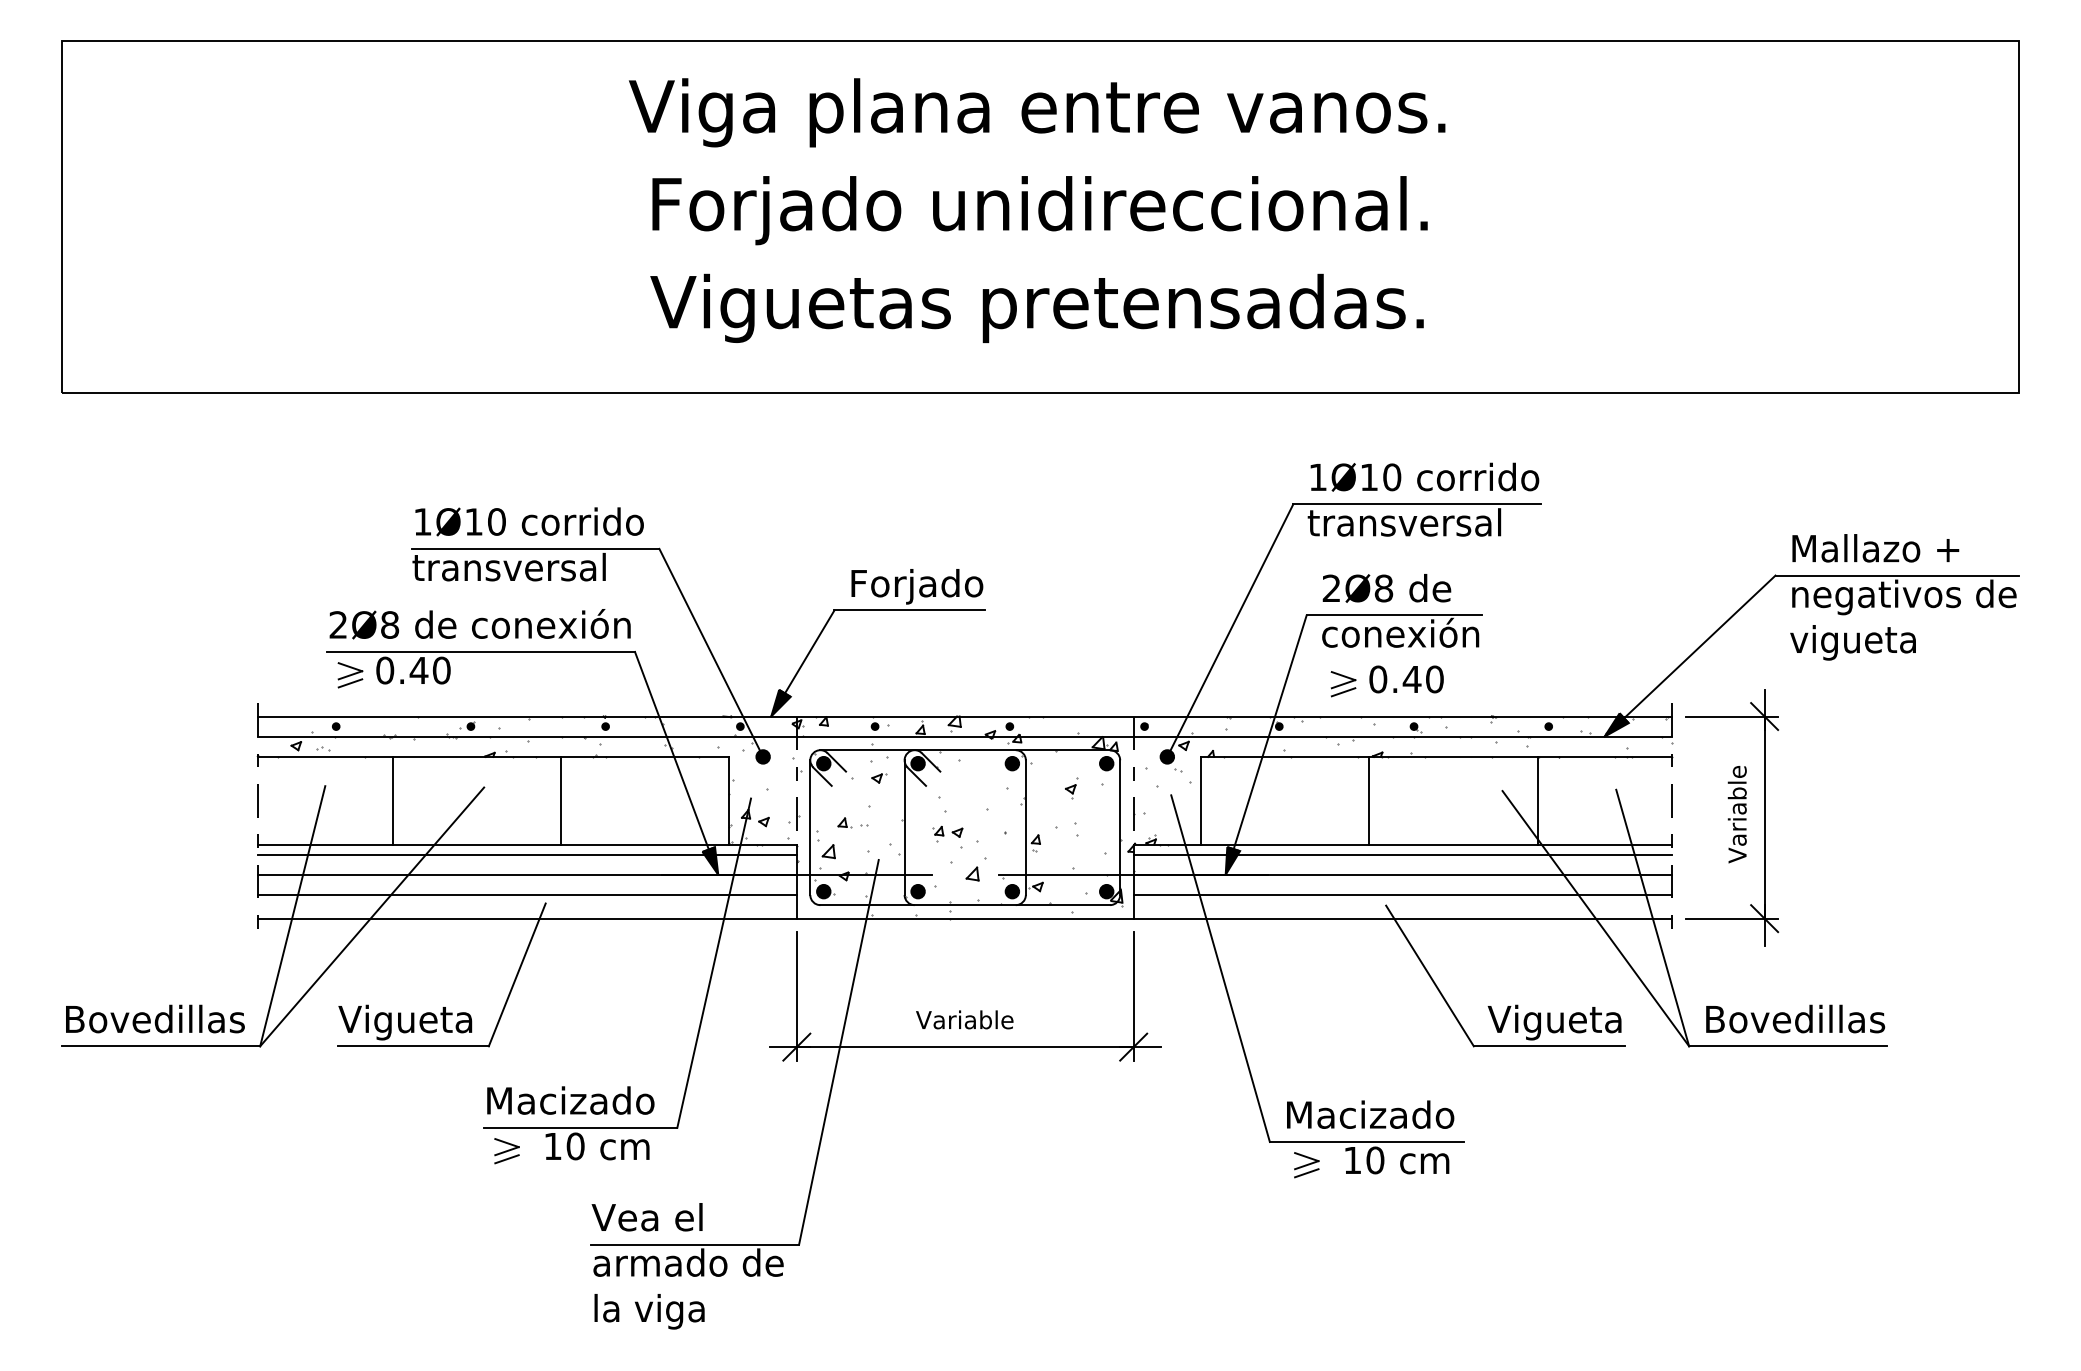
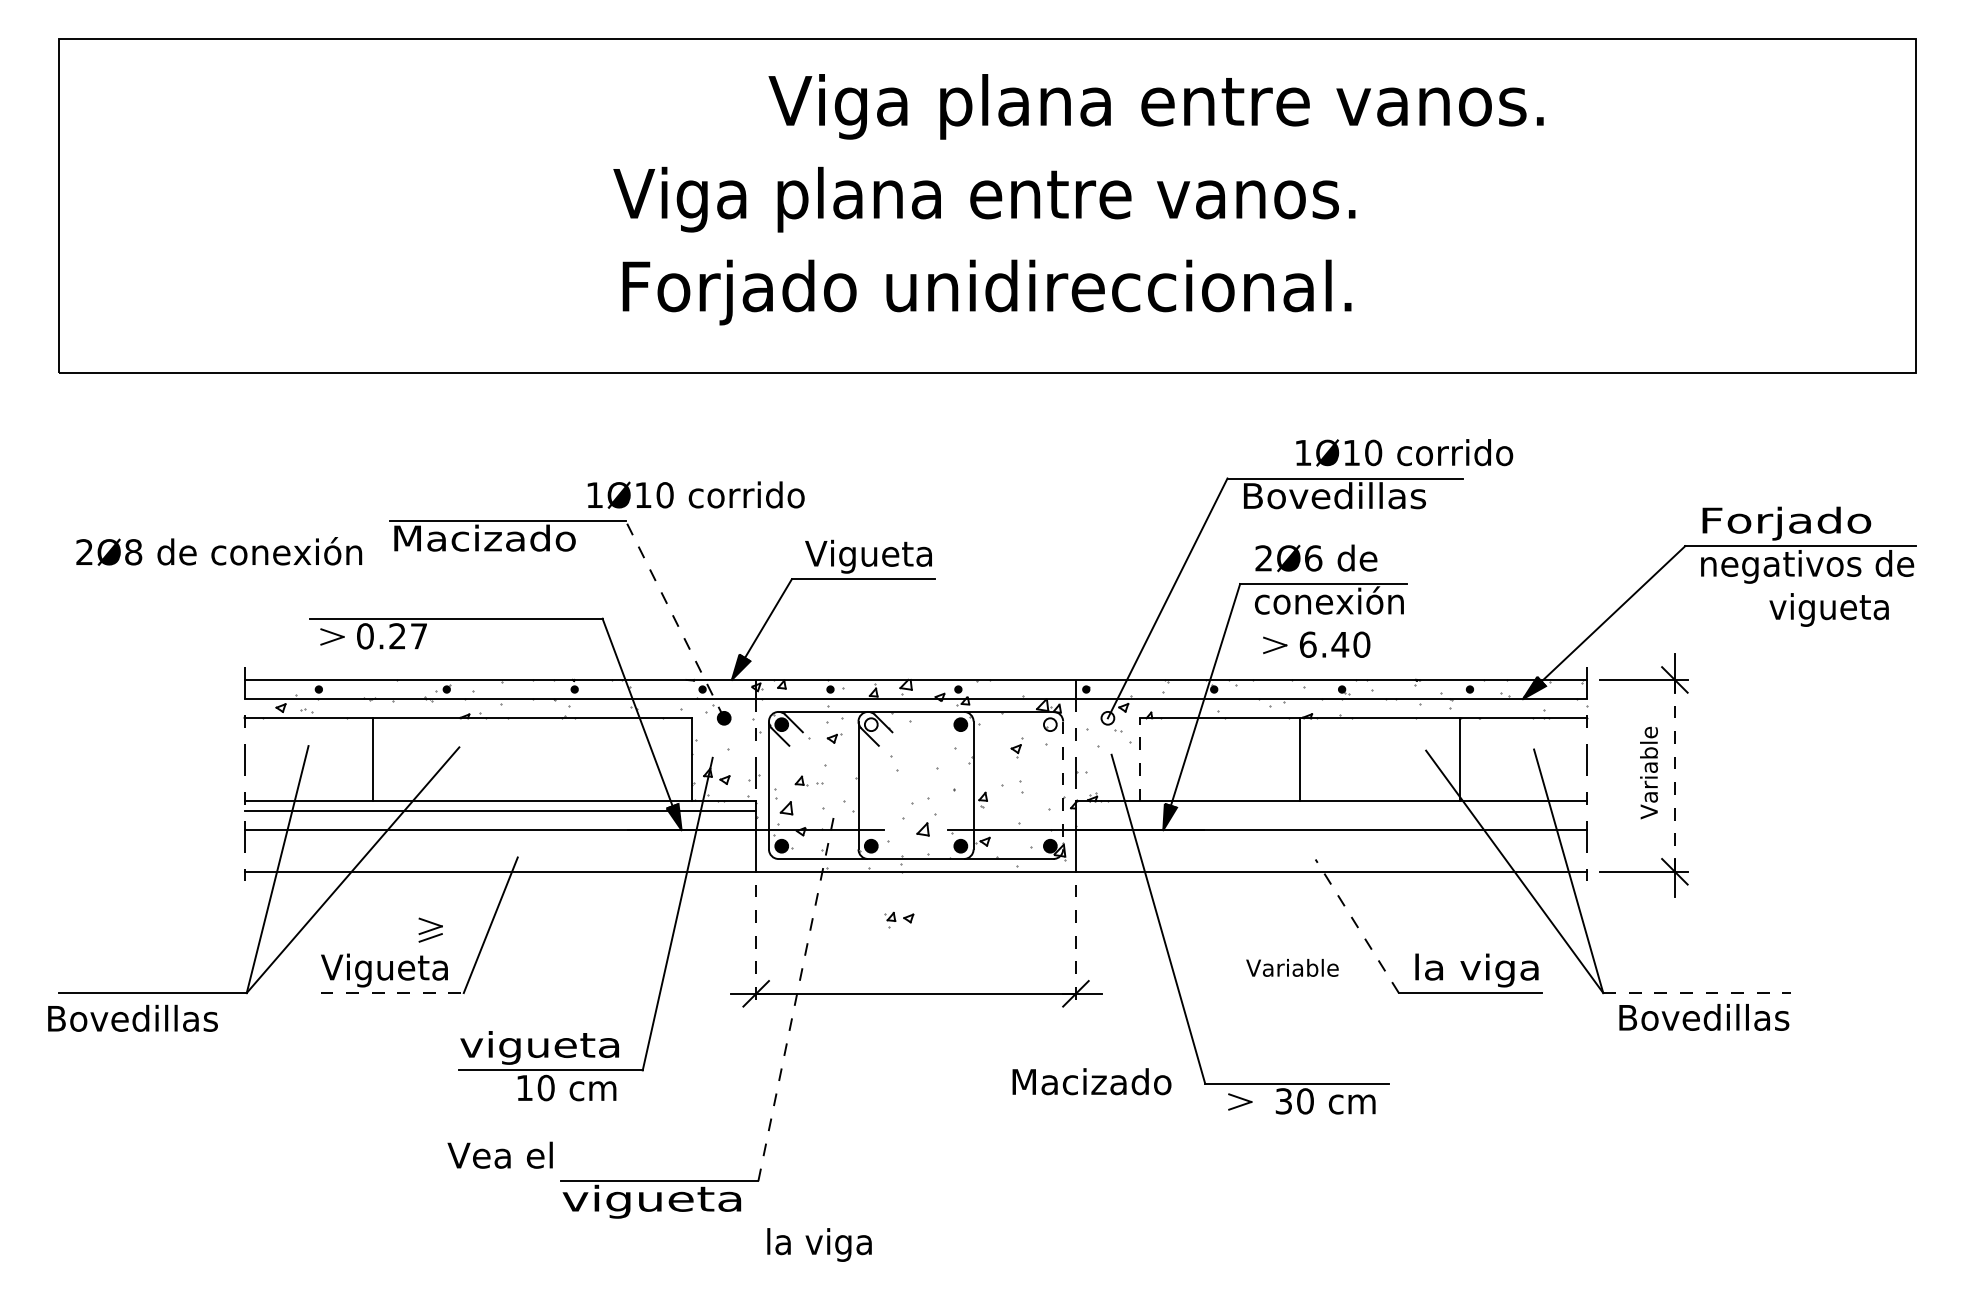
text: (1037, 112) -> (1156, 106), moved
text: (1036, 210) -> (983, 199), Forjado unidireccional. -> Viga plana entre vanos.
text: (1036, 308) -> (983, 292), Viguetas pretensadas. -> Forjado unidireccional.
text: (1424, 476) -> (1404, 452), moved
text: (529, 521) -> (696, 494), moved
text: (1404, 522) -> (1333, 495), transversal -> Bovedillas
text: (1881, 551) -> (1785, 523), Mallazo + -> Forjado
text: (509, 566) -> (483, 537), transversal -> Macizado
text: (915, 586) -> (868, 556), Forjado -> Vigueta
text: (1383, 588) -> (1313, 558), 2Ø8 -> 2Ø6
text: (479, 624) -> (218, 551), moved
text: (1852, 642) -> (1828, 609), moved
line: (711, 652) -> (675, 619), solid -> dashed
text: (429, 670) -> (407, 636), 0.40 -> 0.27
text: (1378, 679) -> (1308, 644), 0.40 -> 6.40
line: (350, 683) -> (332, 648), removed
line: (1343, 692) -> (1275, 657), removed
fill: (1167, 756) -> (1108, 717), removed
fill: (917, 763) -> (870, 724), removed
fill: (1106, 763) -> (1050, 724), removed
line: (561, 800) -> (532, 759), removed
line: (1201, 800) -> (1140, 759), solid -> dashed
line: (1764, 817) -> (1674, 775), solid -> dashed
line: (1120, 828) -> (1063, 786), solid -> dashed
part: (947, 833) -> (899, 919), moved
line: (1402, 854) -> (1331, 810), removed
line: (526, 895) -> (499, 849), removed
line: (1402, 895) -> (1331, 849), removed
line: (1430, 976) -> (1357, 926), solid -> dashed
line: (796, 996) -> (755, 945), solid -> dashed
line: (1133, 996) -> (1075, 945), solid -> dashed
text: (155, 1018) -> (133, 1017), moved
text: (1795, 1018) -> (1704, 1016), moved
text: (964, 1019) -> (1292, 967), moved
text: (1554, 1022) -> (1475, 970), Vigueta -> la viga
line: (413, 1046) -> (392, 993), solid -> dashed
line: (1788, 1046) -> (1697, 993), solid -> dashed
line: (839, 1051) -> (796, 997), solid -> dashed
text: (569, 1103) -> (540, 1047), Macizado -> vigueta
text: (1370, 1114) -> (1091, 1081), moved
part: (506, 1151) -> (430, 930), moved
text: (1352, 1160) -> (1283, 1101), 10 -> 30
line: (1306, 1173) -> (1240, 1113), removed
text: (646, 1217) -> (499, 1155), moved
text: (688, 1266) -> (653, 1202), armado de -> vigueta
text: (649, 1311) -> (819, 1244), moved

